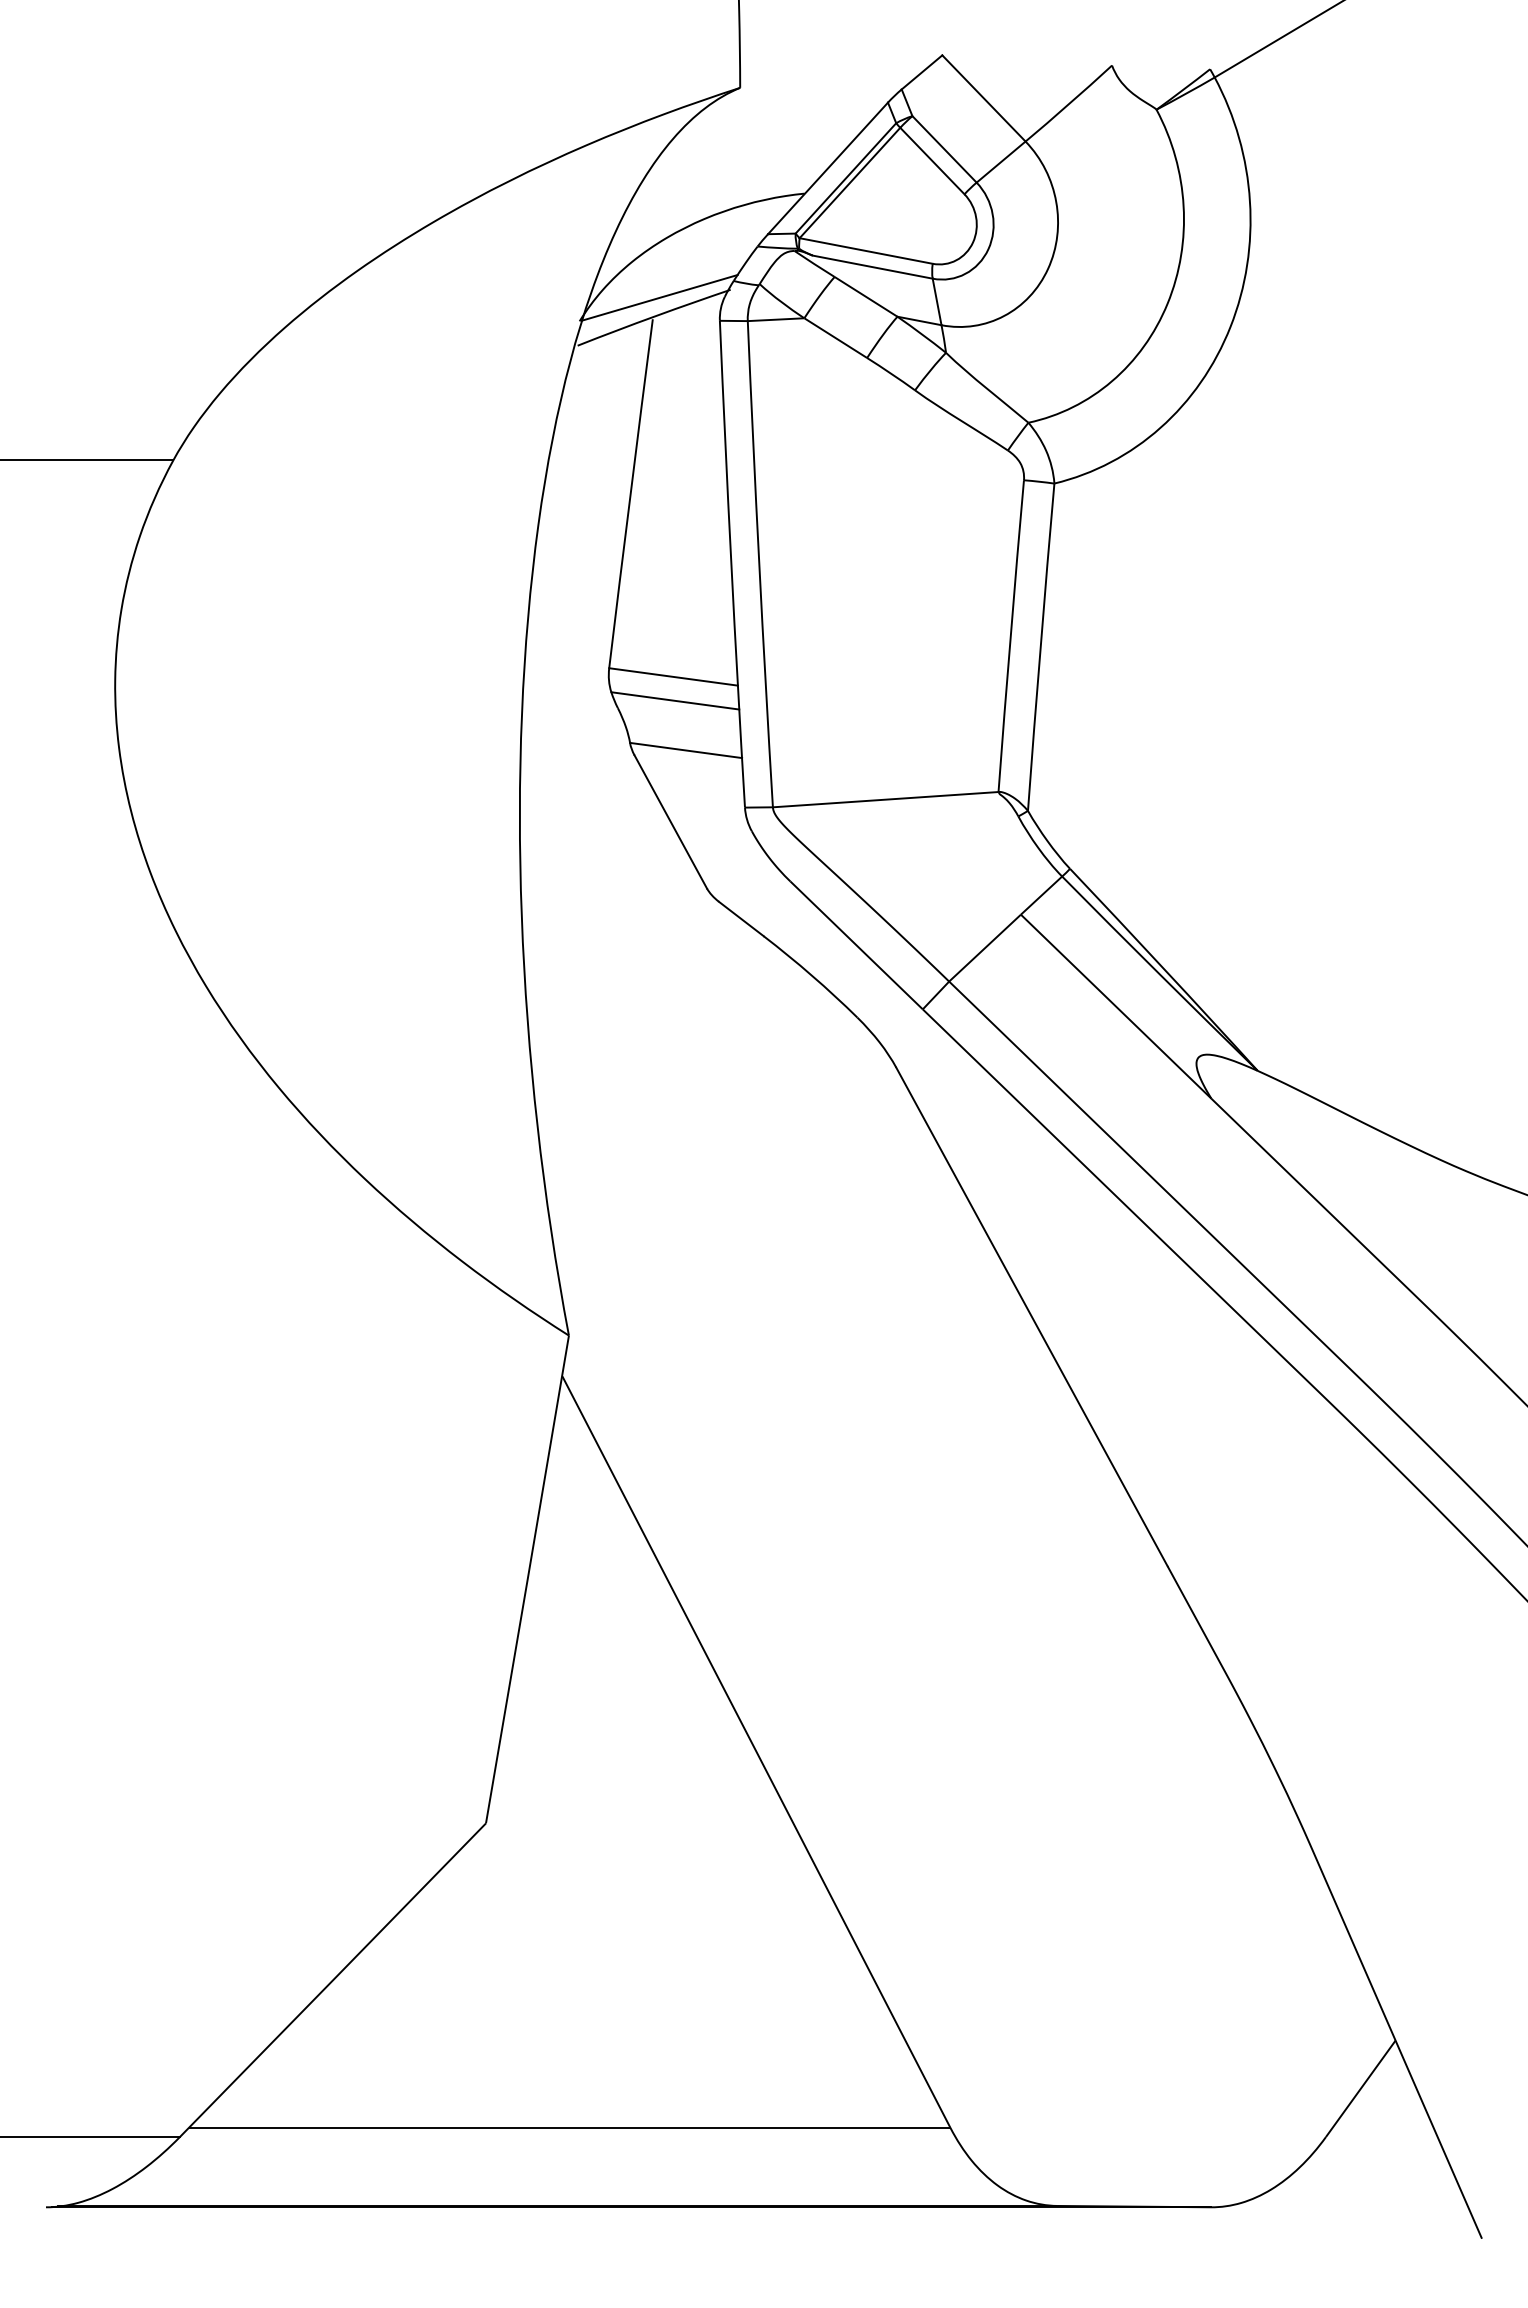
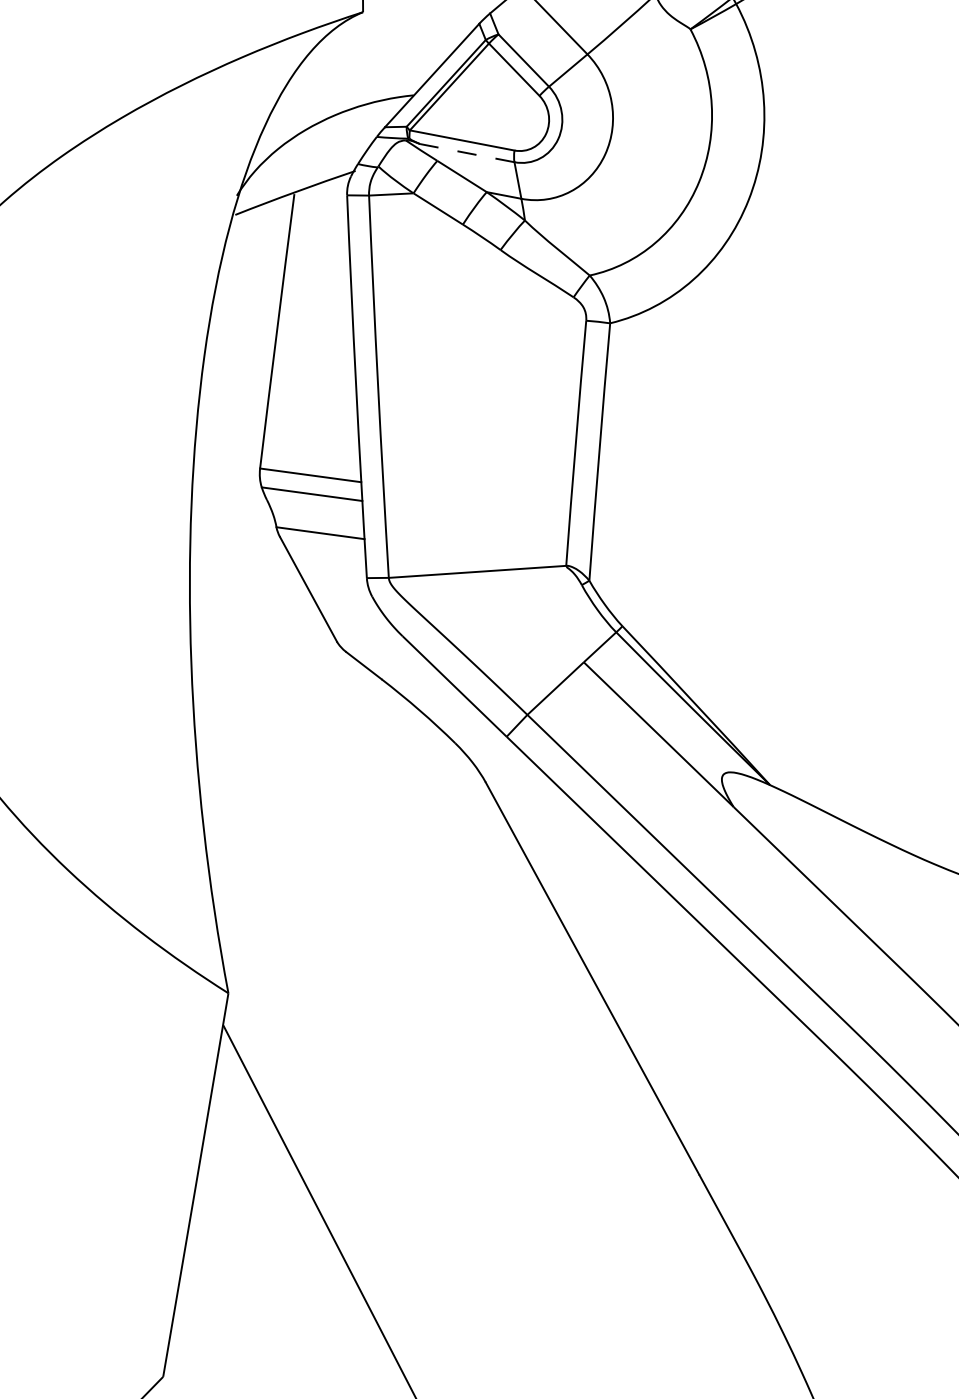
line: (872, 267) -> (467, 153), solid -> dashed
line: (659, 297) -> (299, 177), removed

